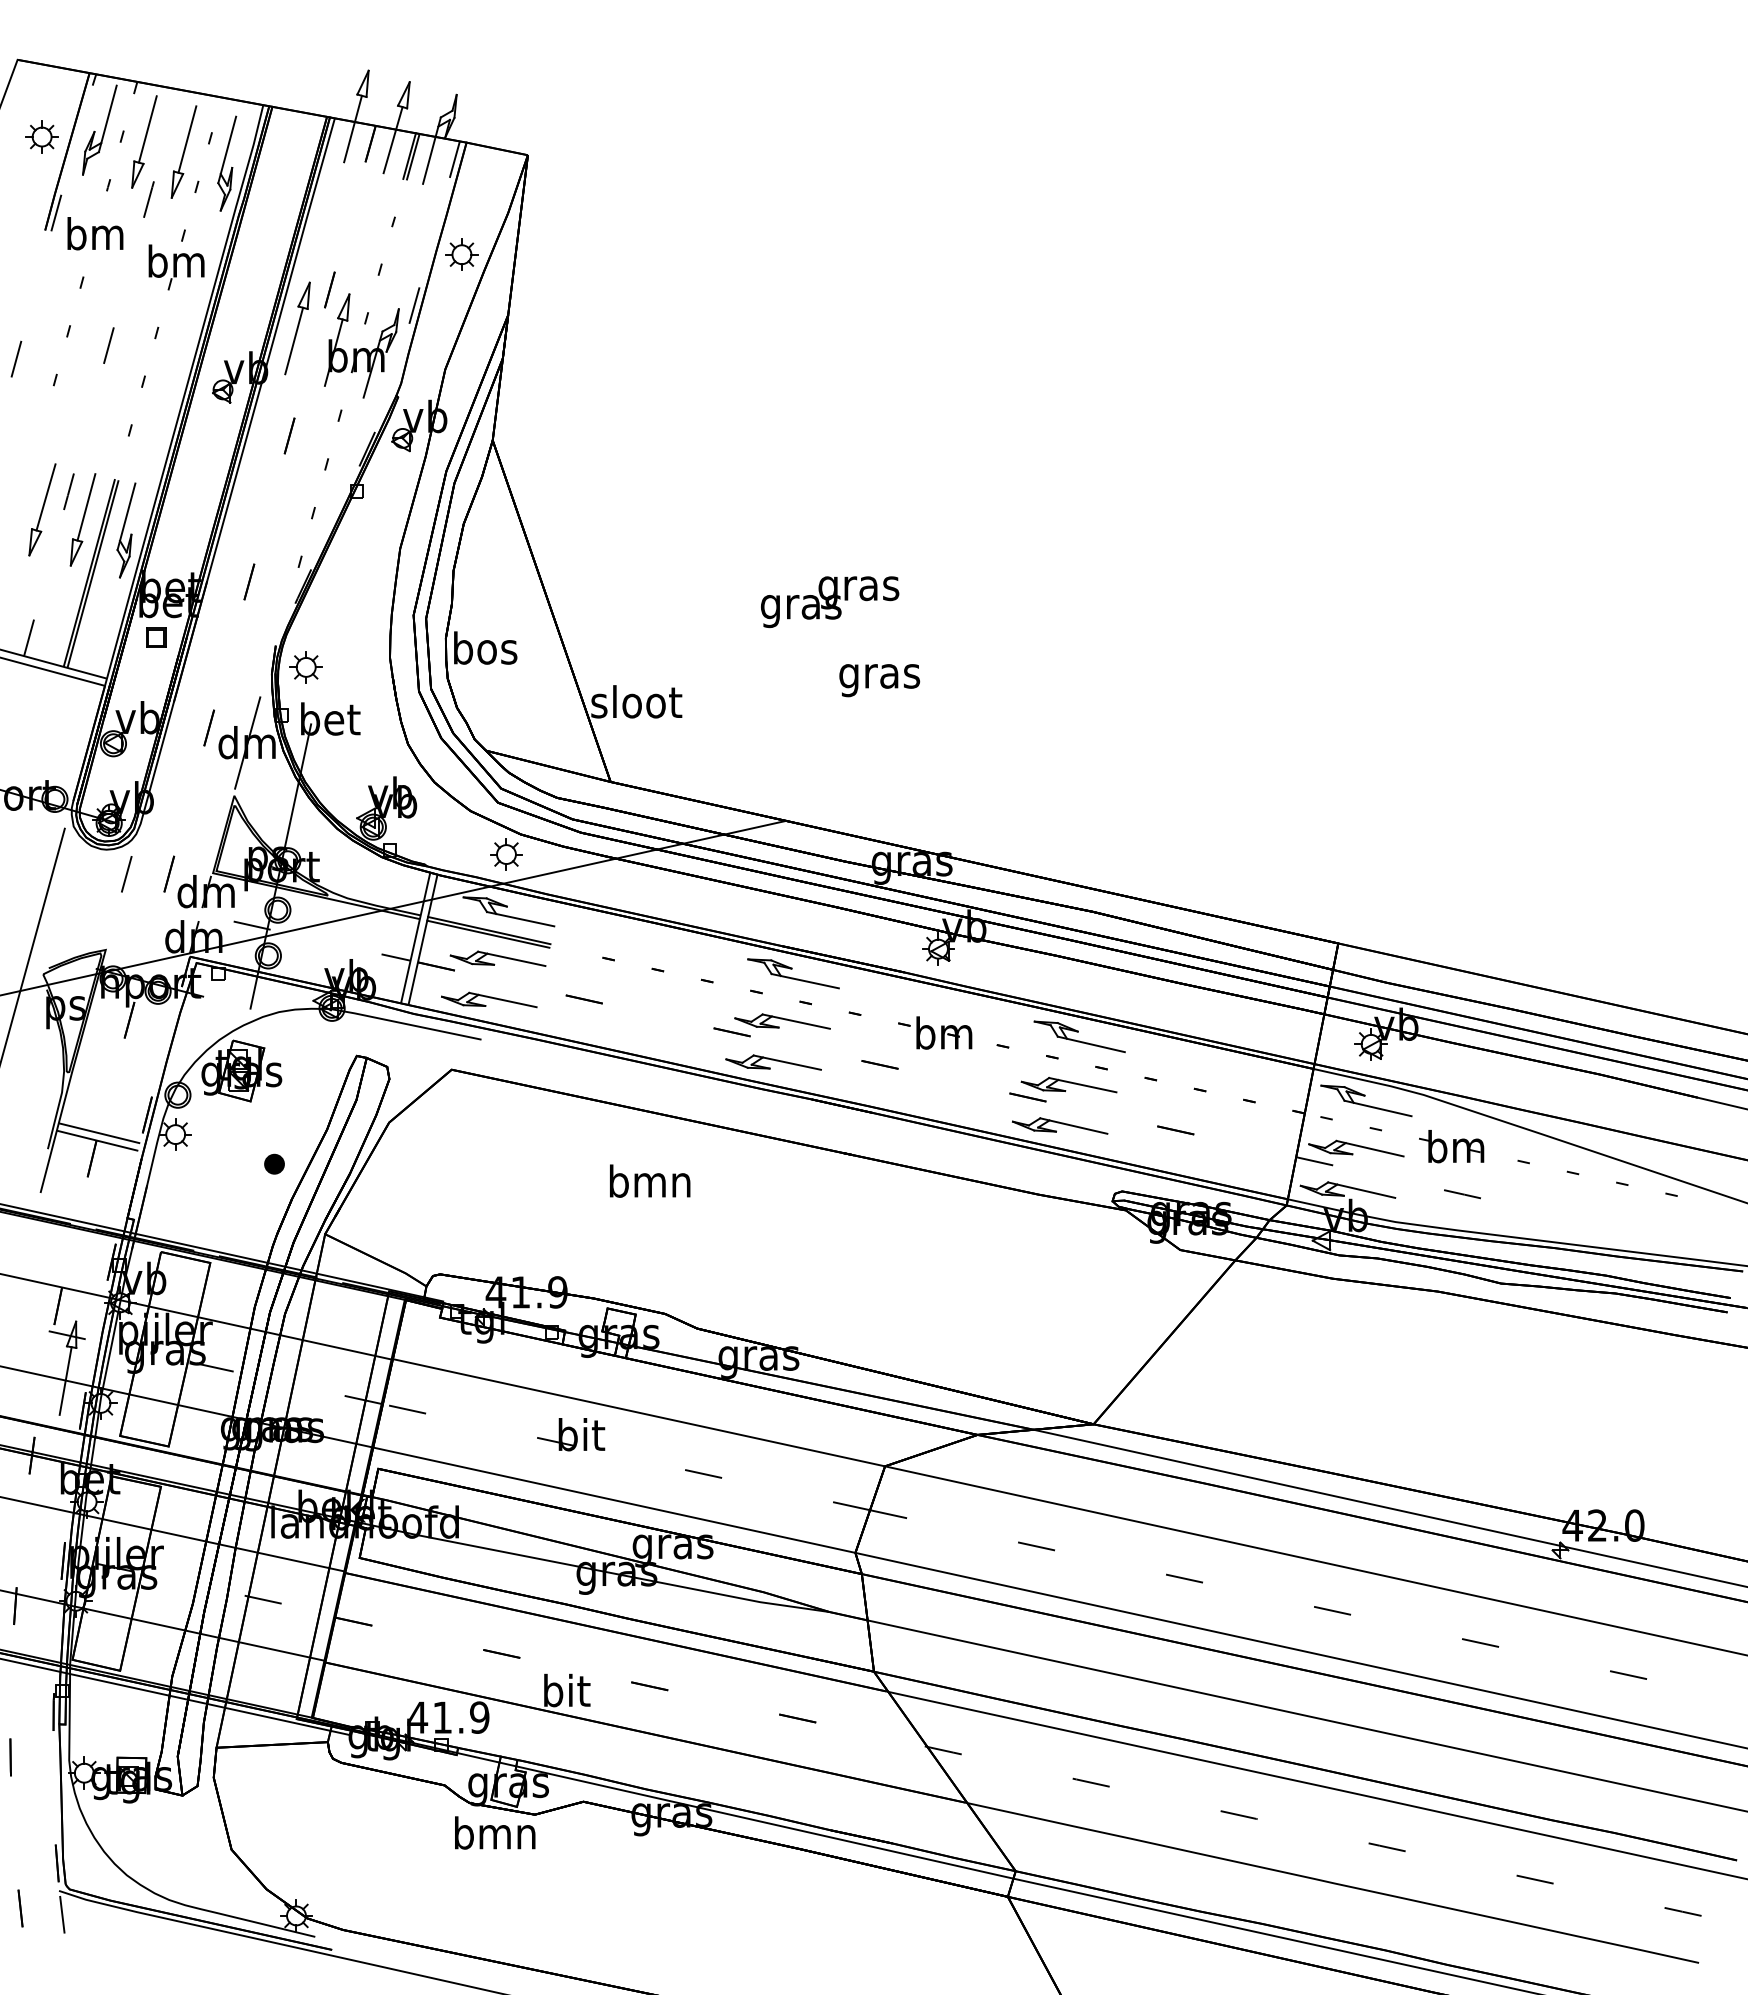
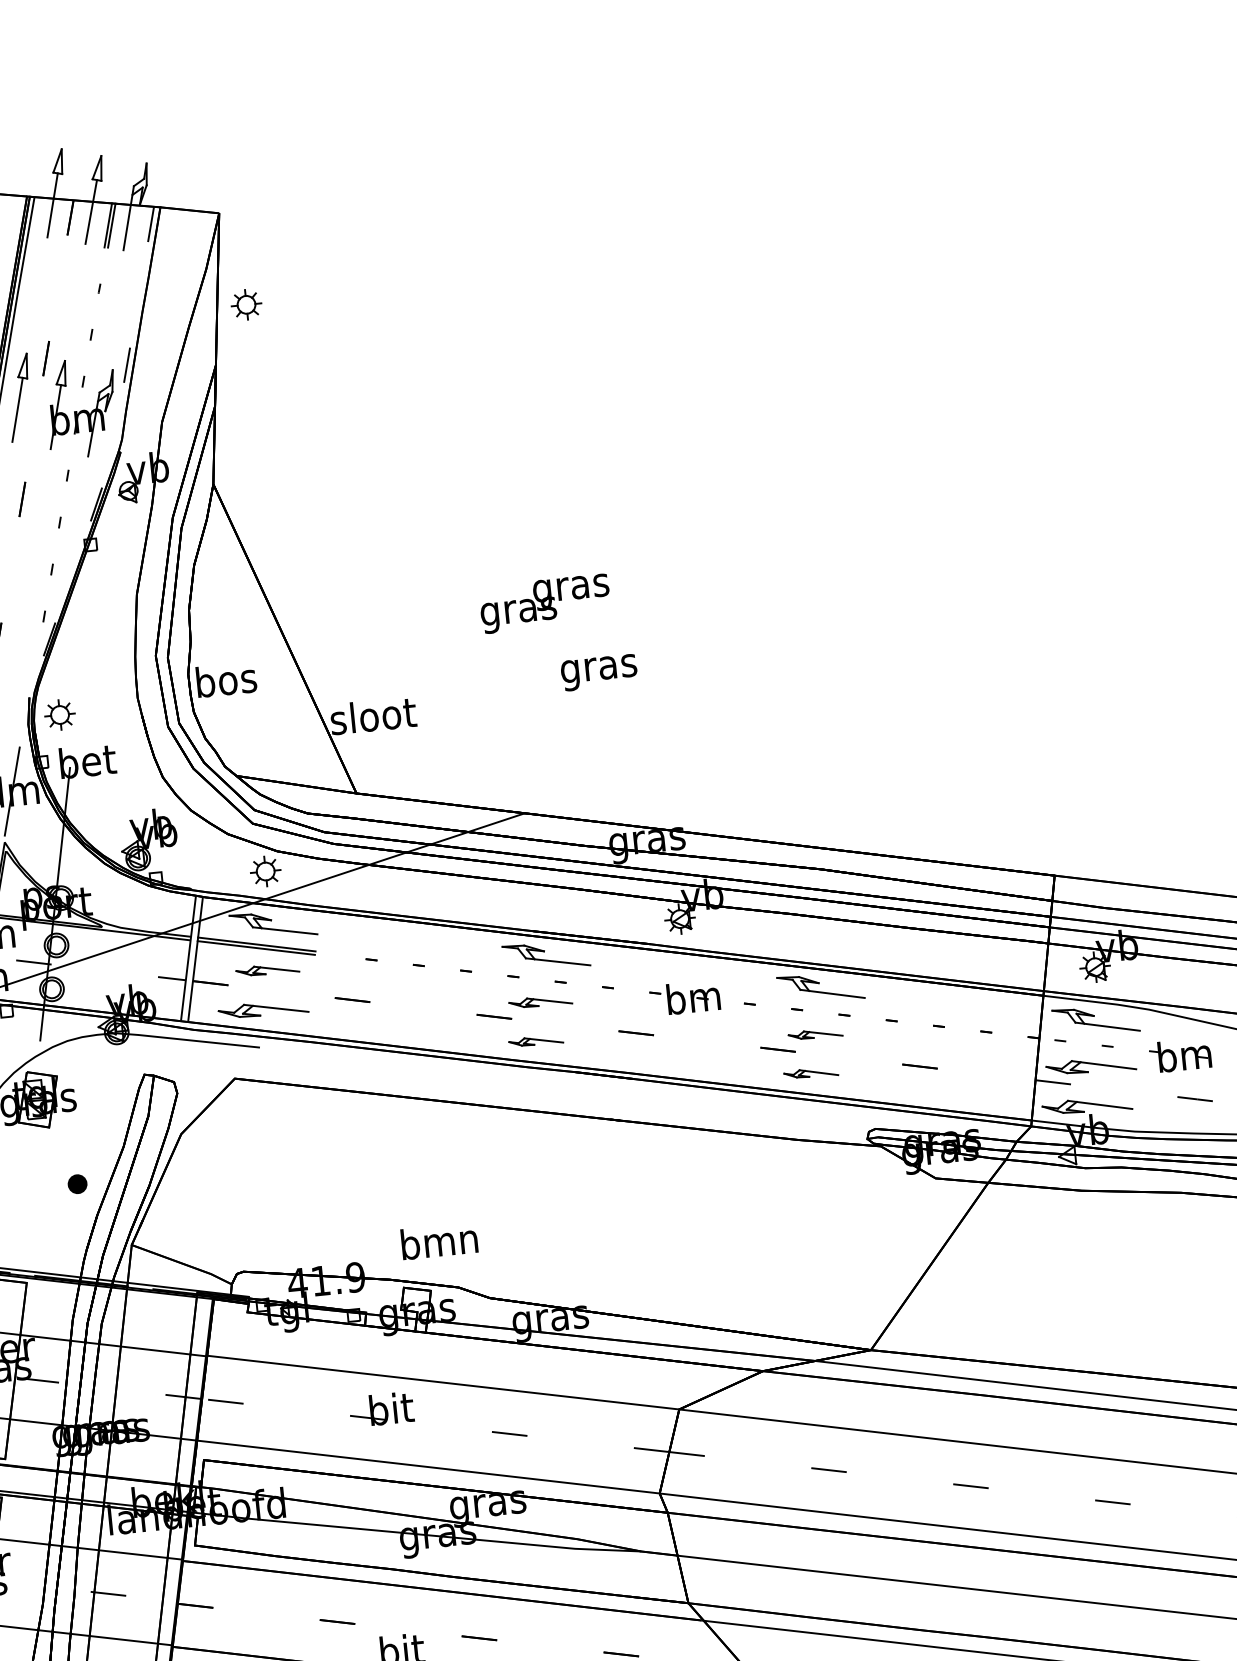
part: (461, 254) -> (246, 304), moved
part: (497, 958) -> (267, 969), size x0.7
part: (782, 1021) -> (540, 1001), size x0.7
part: (773, 1062) -> (536, 1041), size x0.6
part: (1068, 1085) -> (815, 1034), size x0.6
part: (1060, 1125) -> (811, 1072), size x0.6
text: (650, 1180) -> (439, 1240), moved

